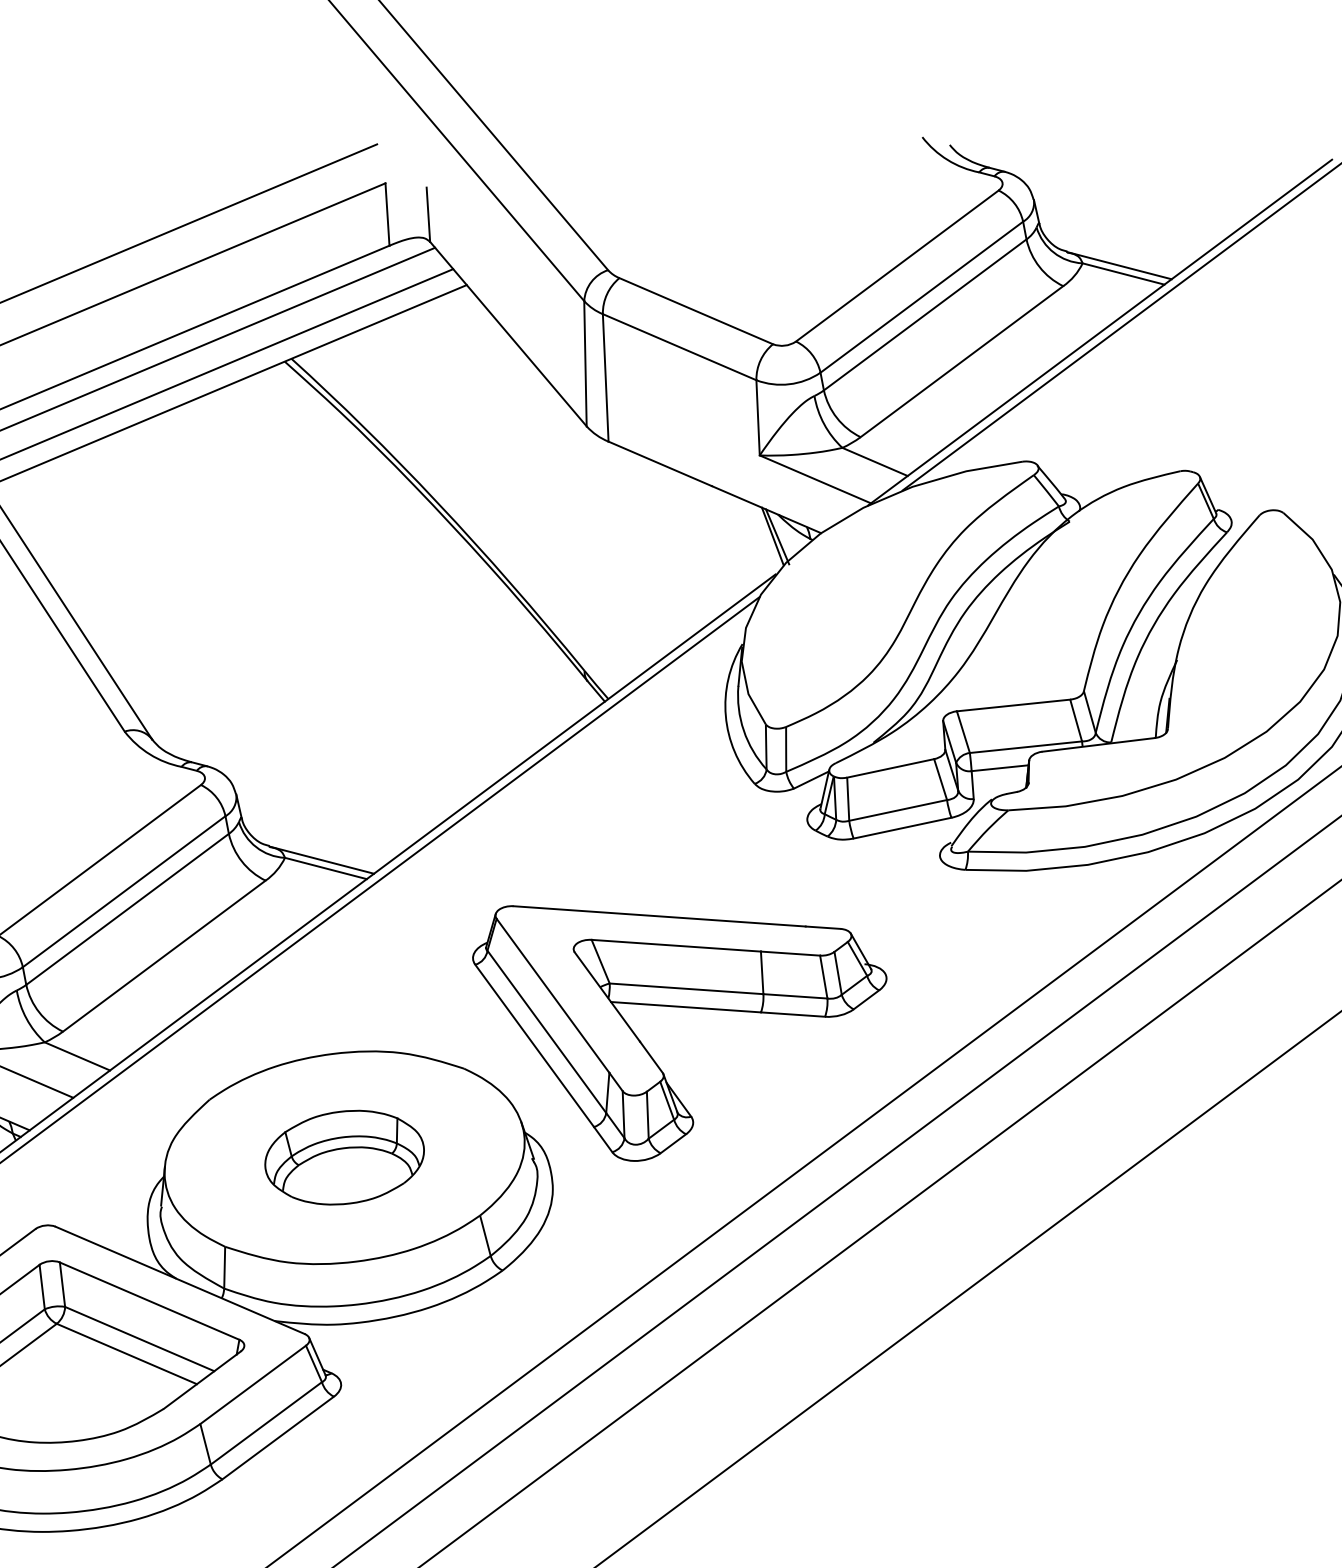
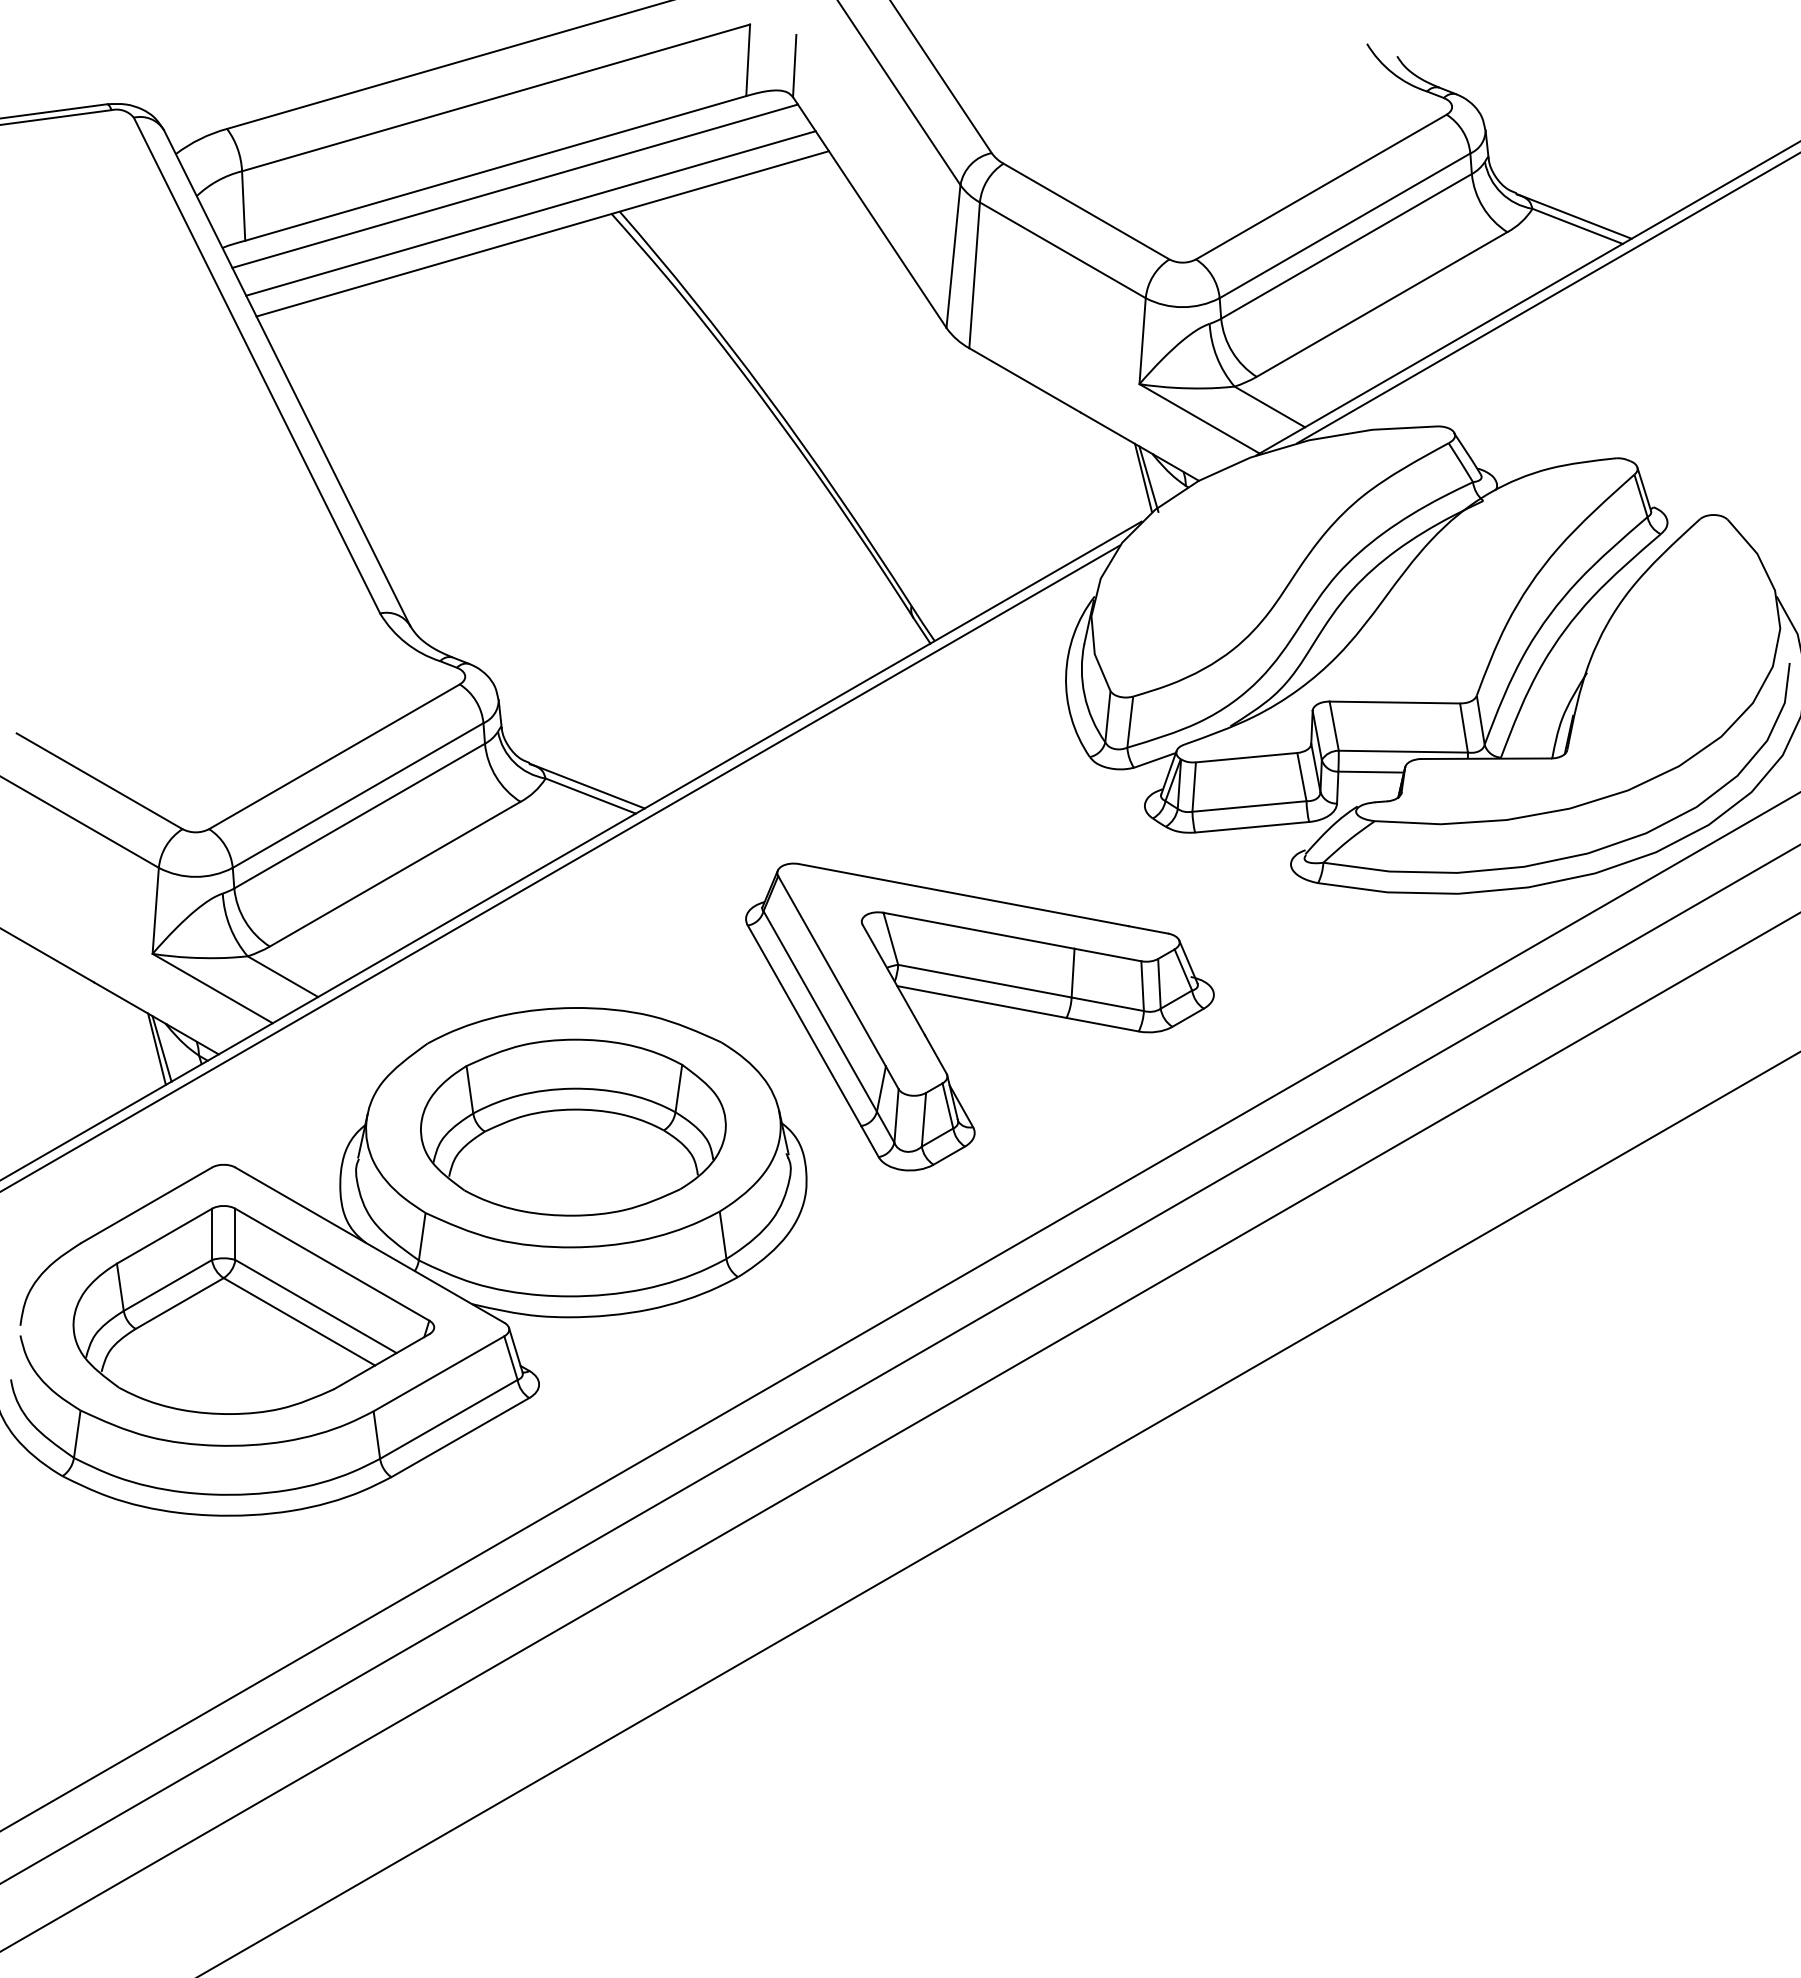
part: (344, 1157) -> (573, 1127), size x1.67

